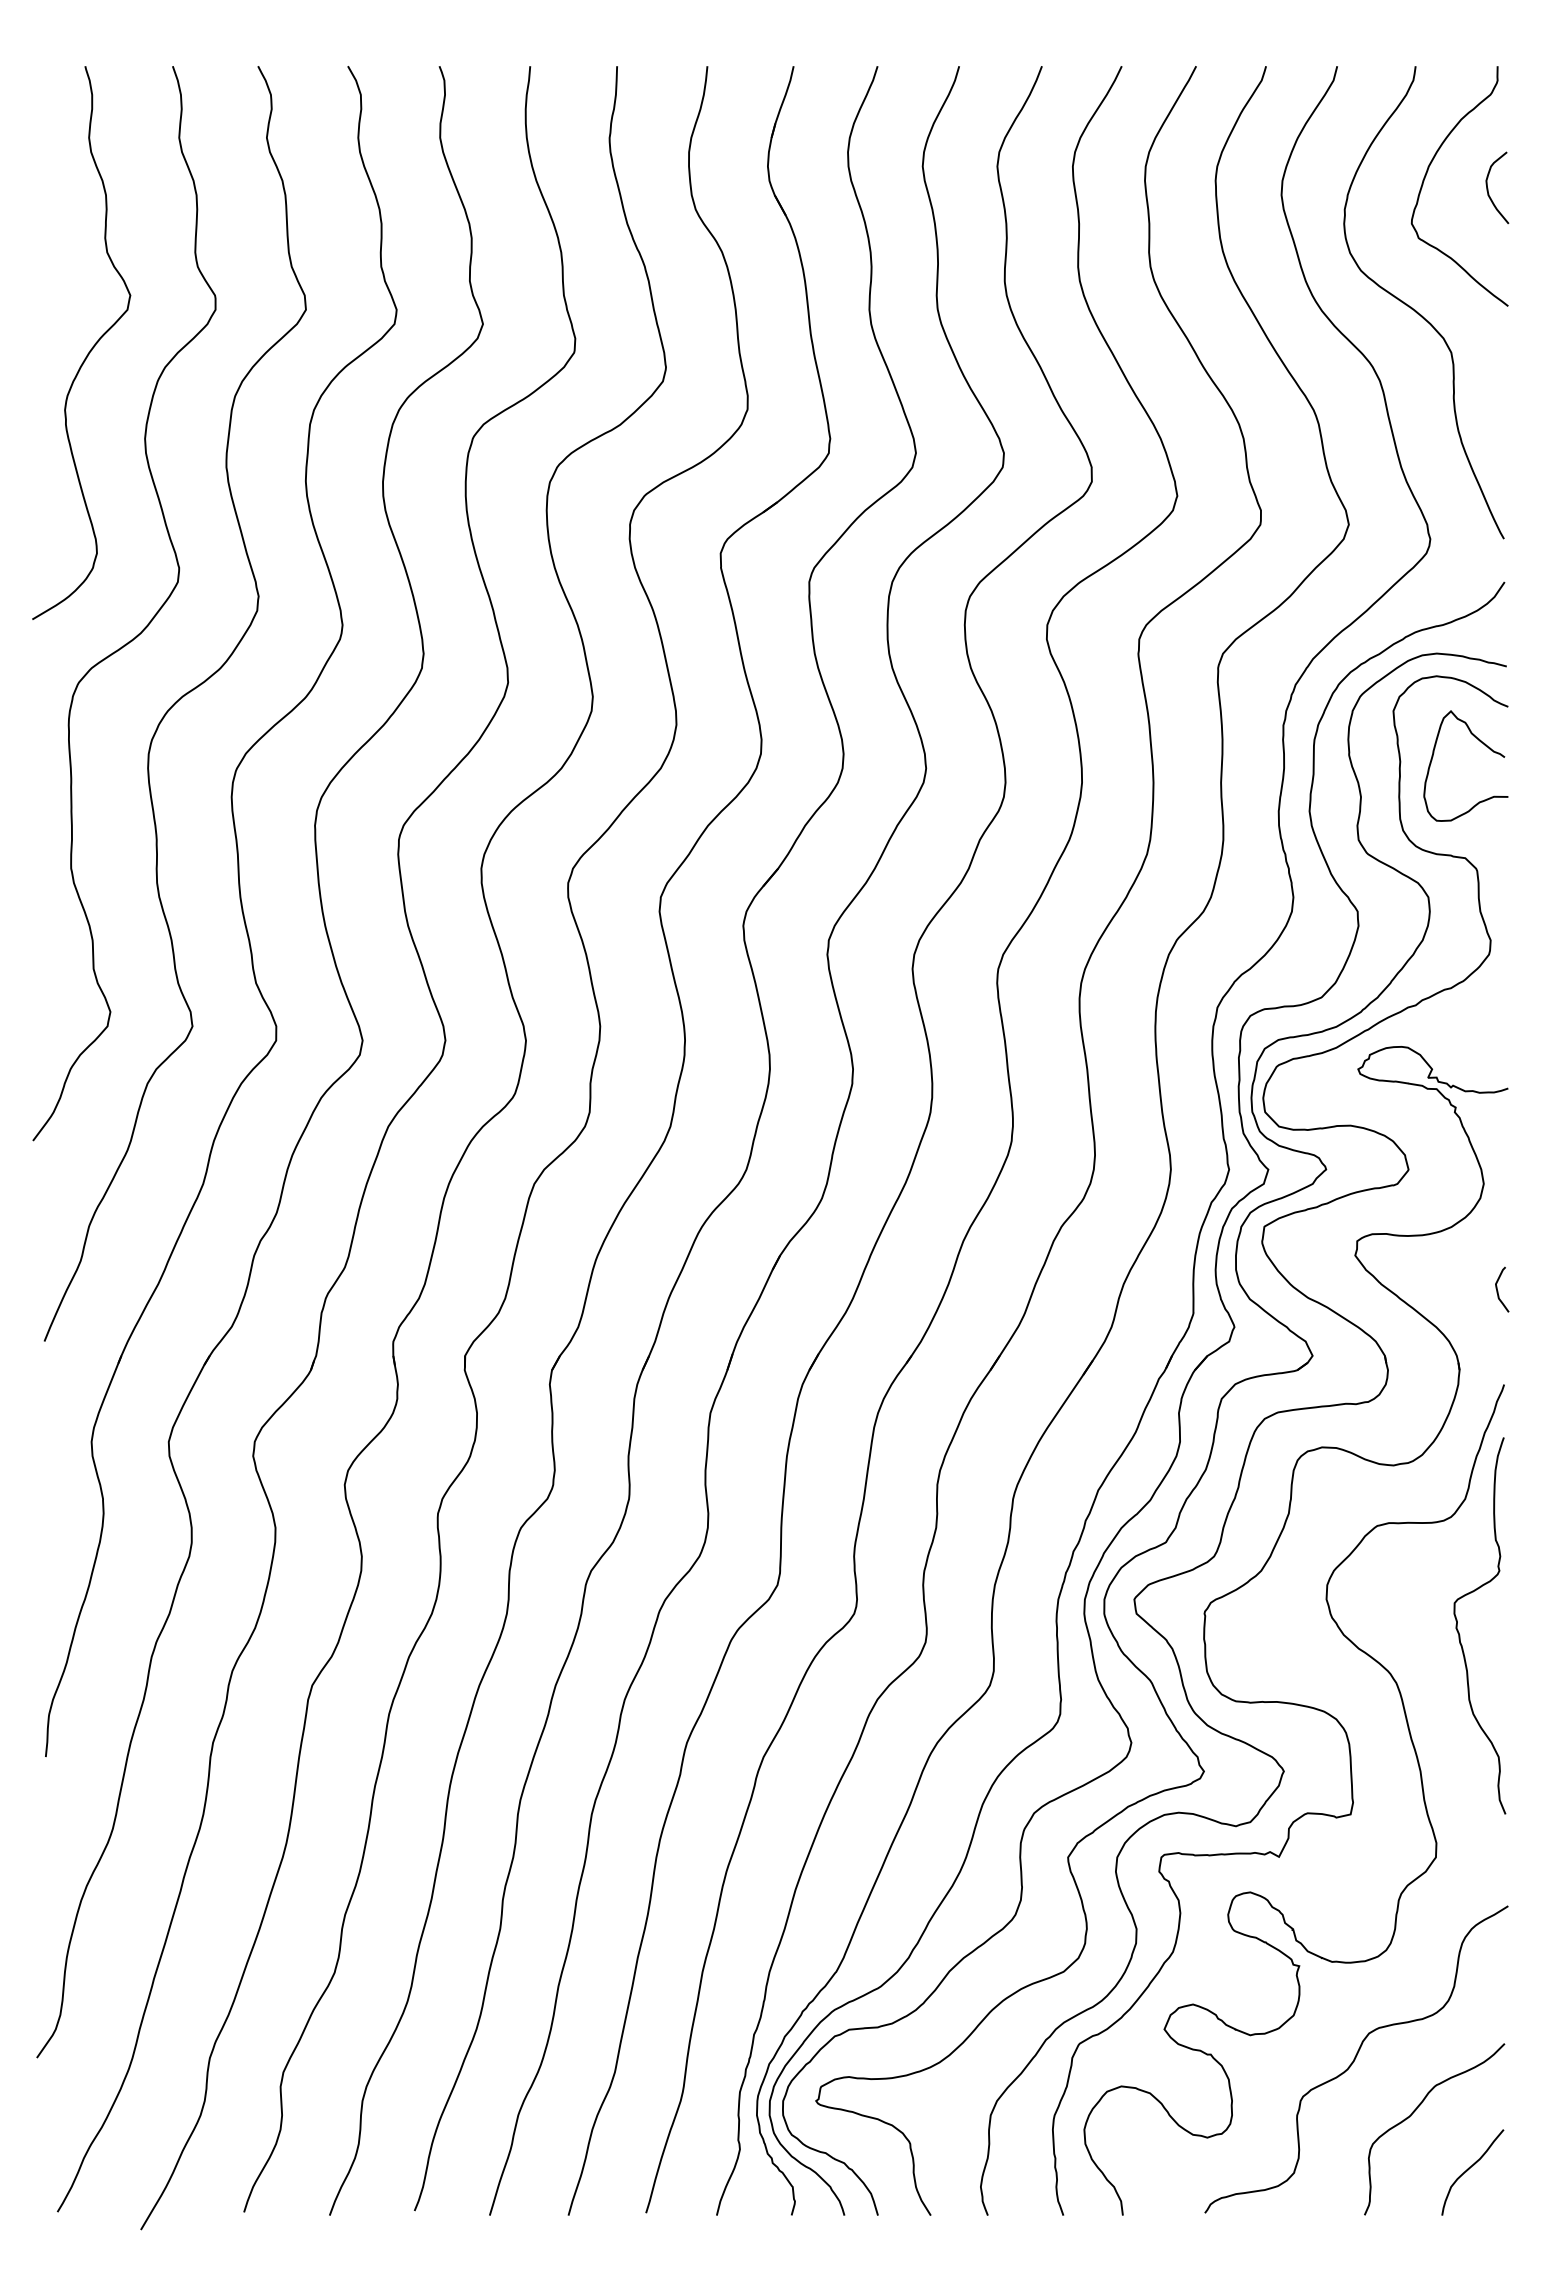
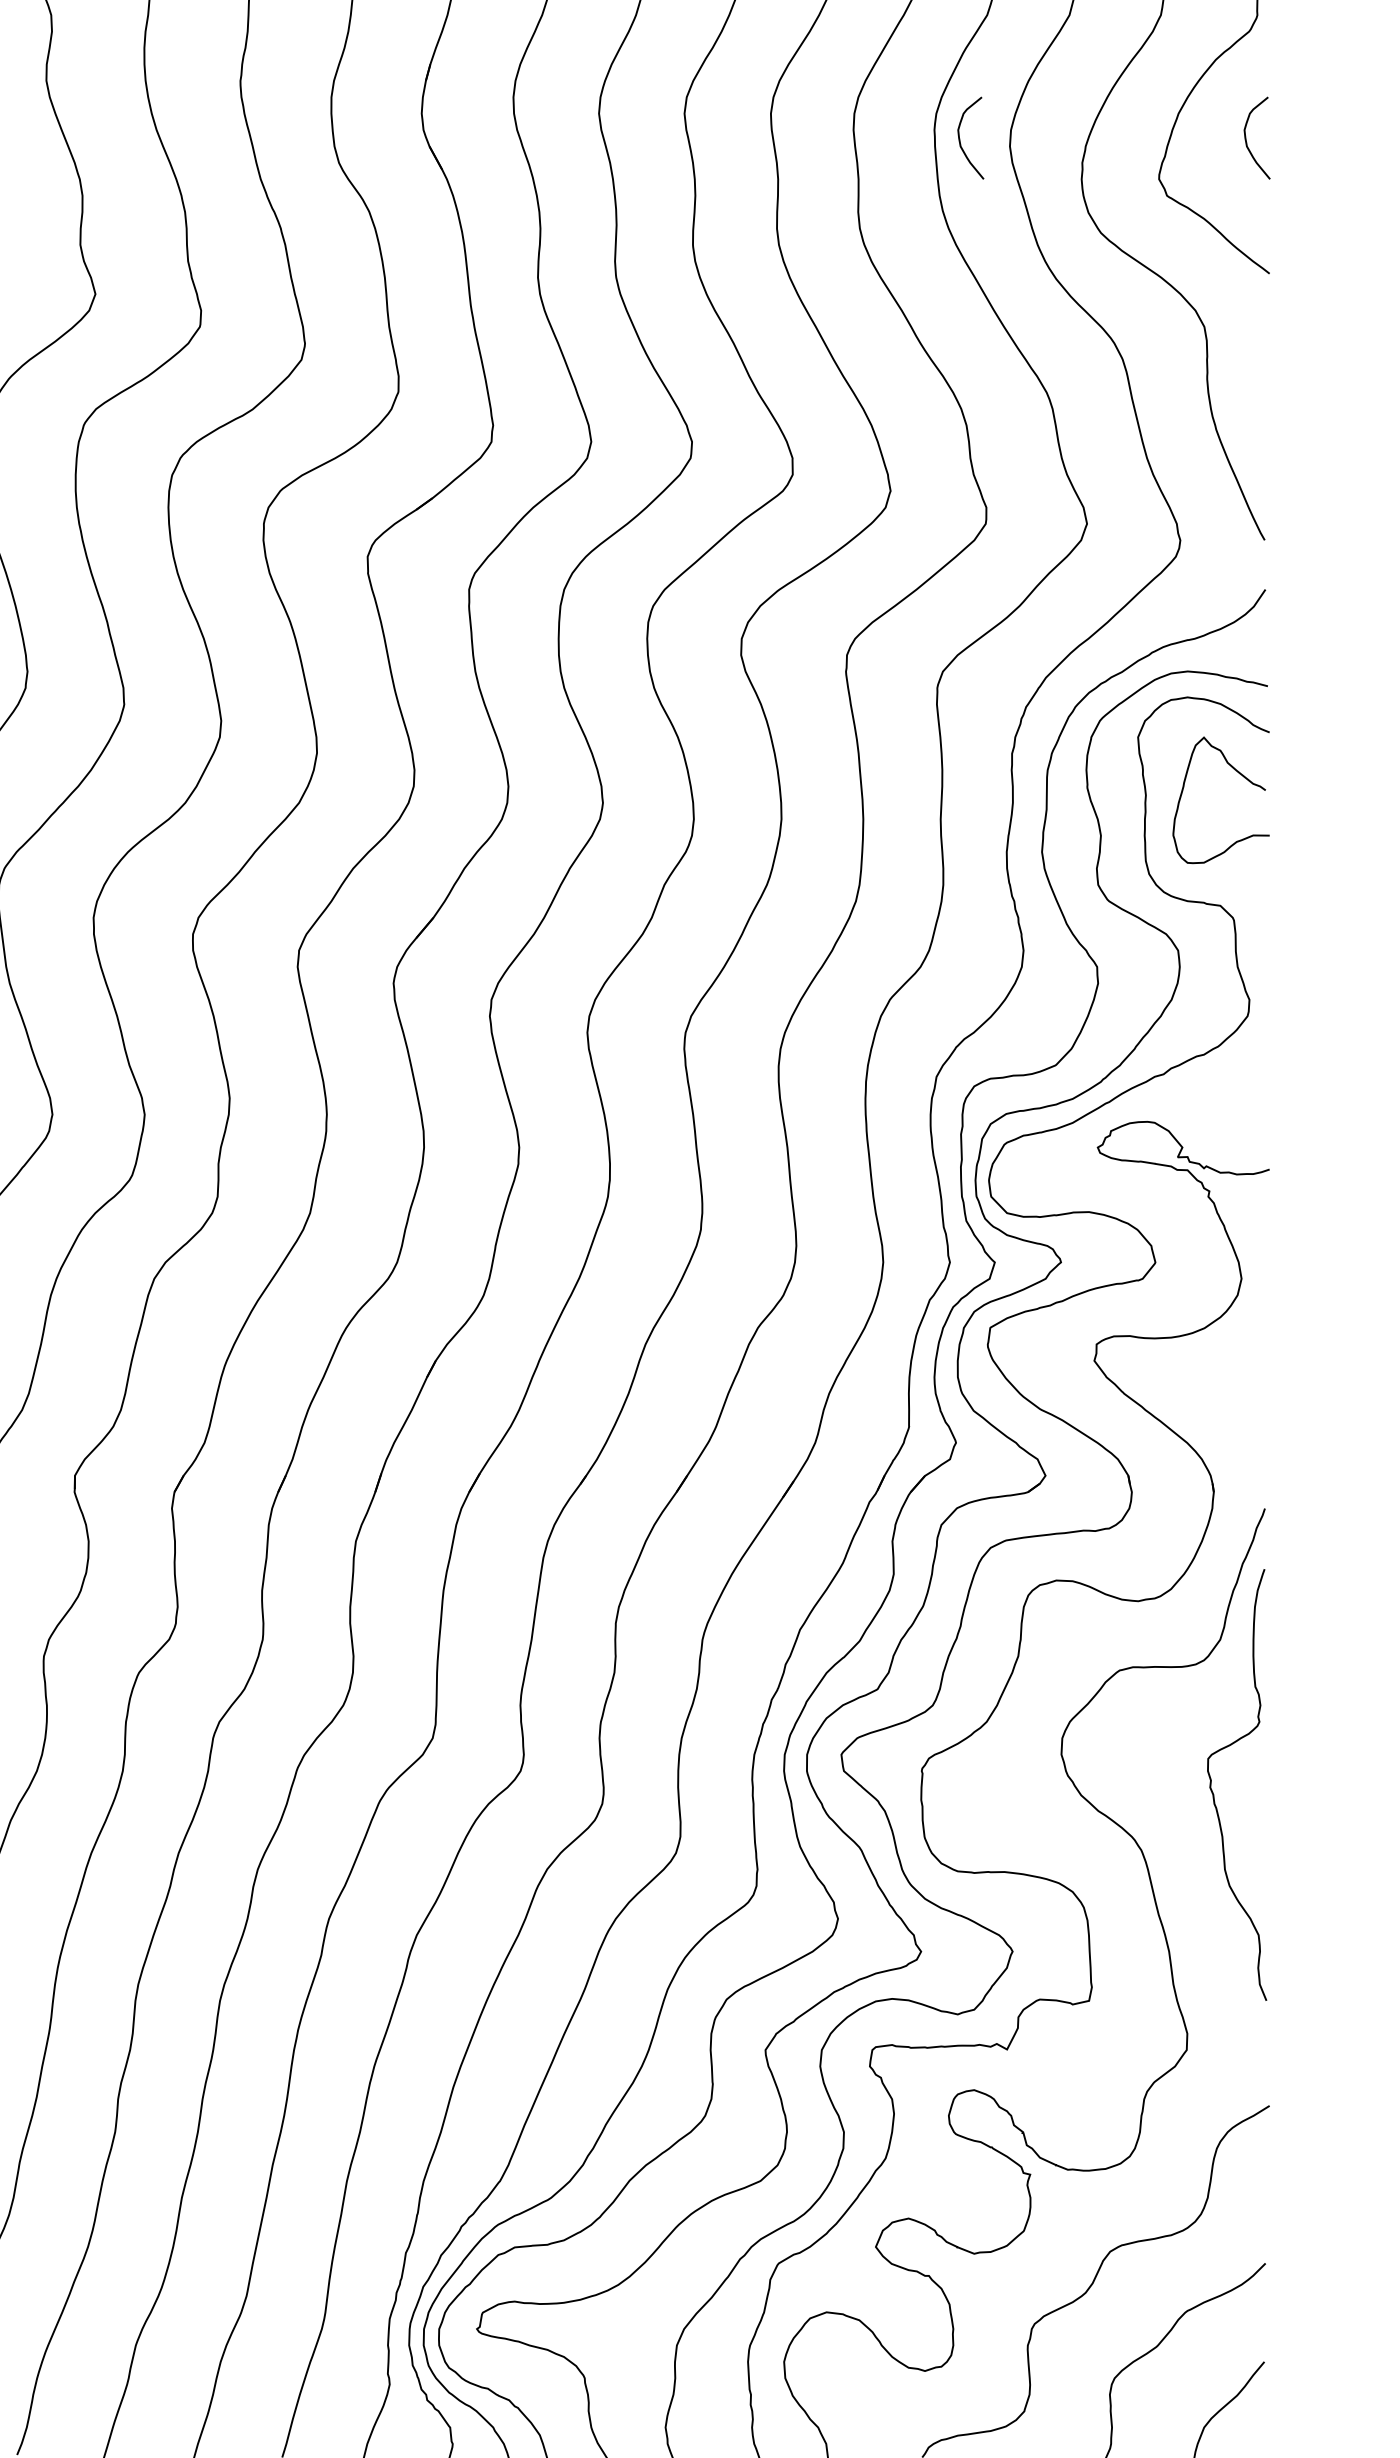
curve: (1238, 188) -> (960, 138), added
curve: (1498, 1290) -> (1258, 1400), removed

